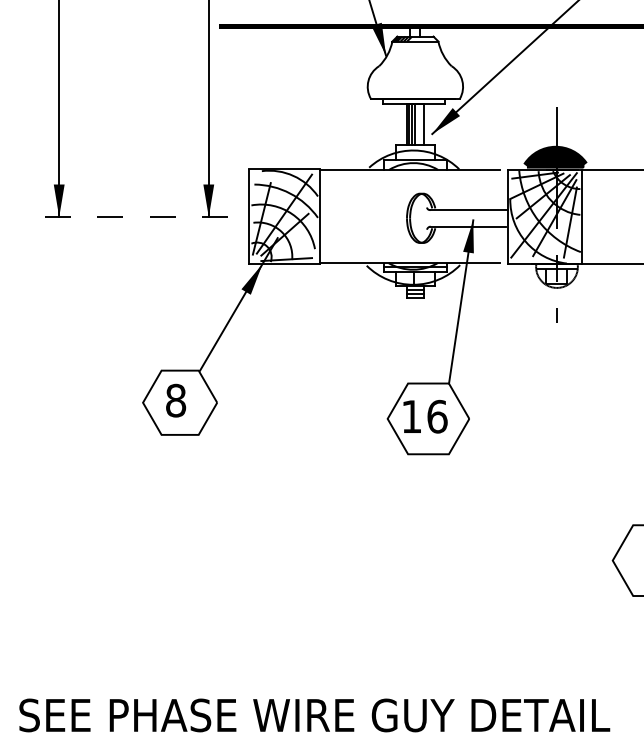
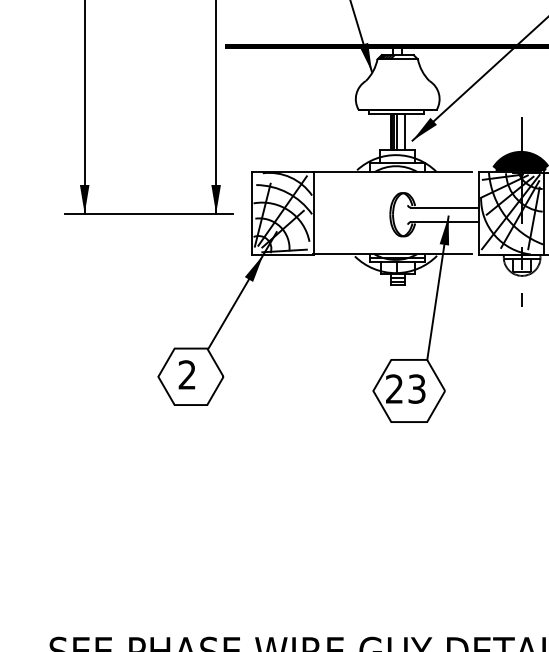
line: (131, 217) -> (148, 214), dashed -> solid
text: (176, 400) -> (187, 374), 8 -> 2
text: (424, 416) -> (405, 388), 16 -> 23

